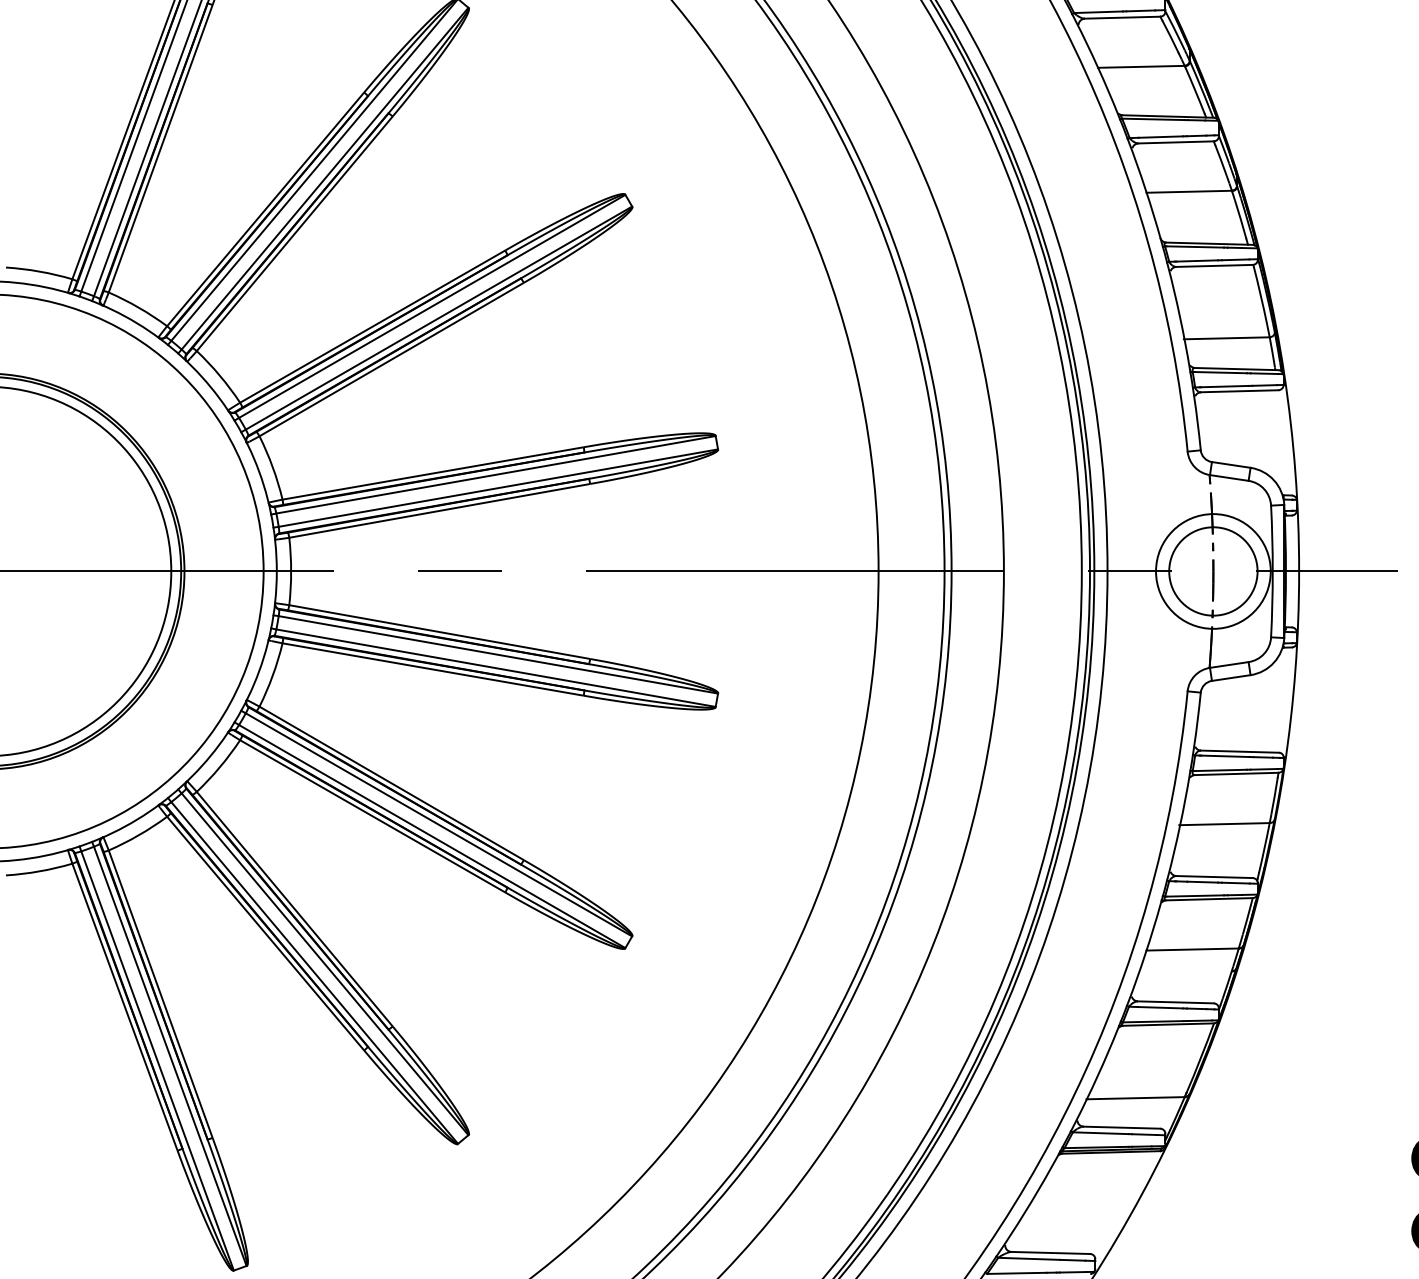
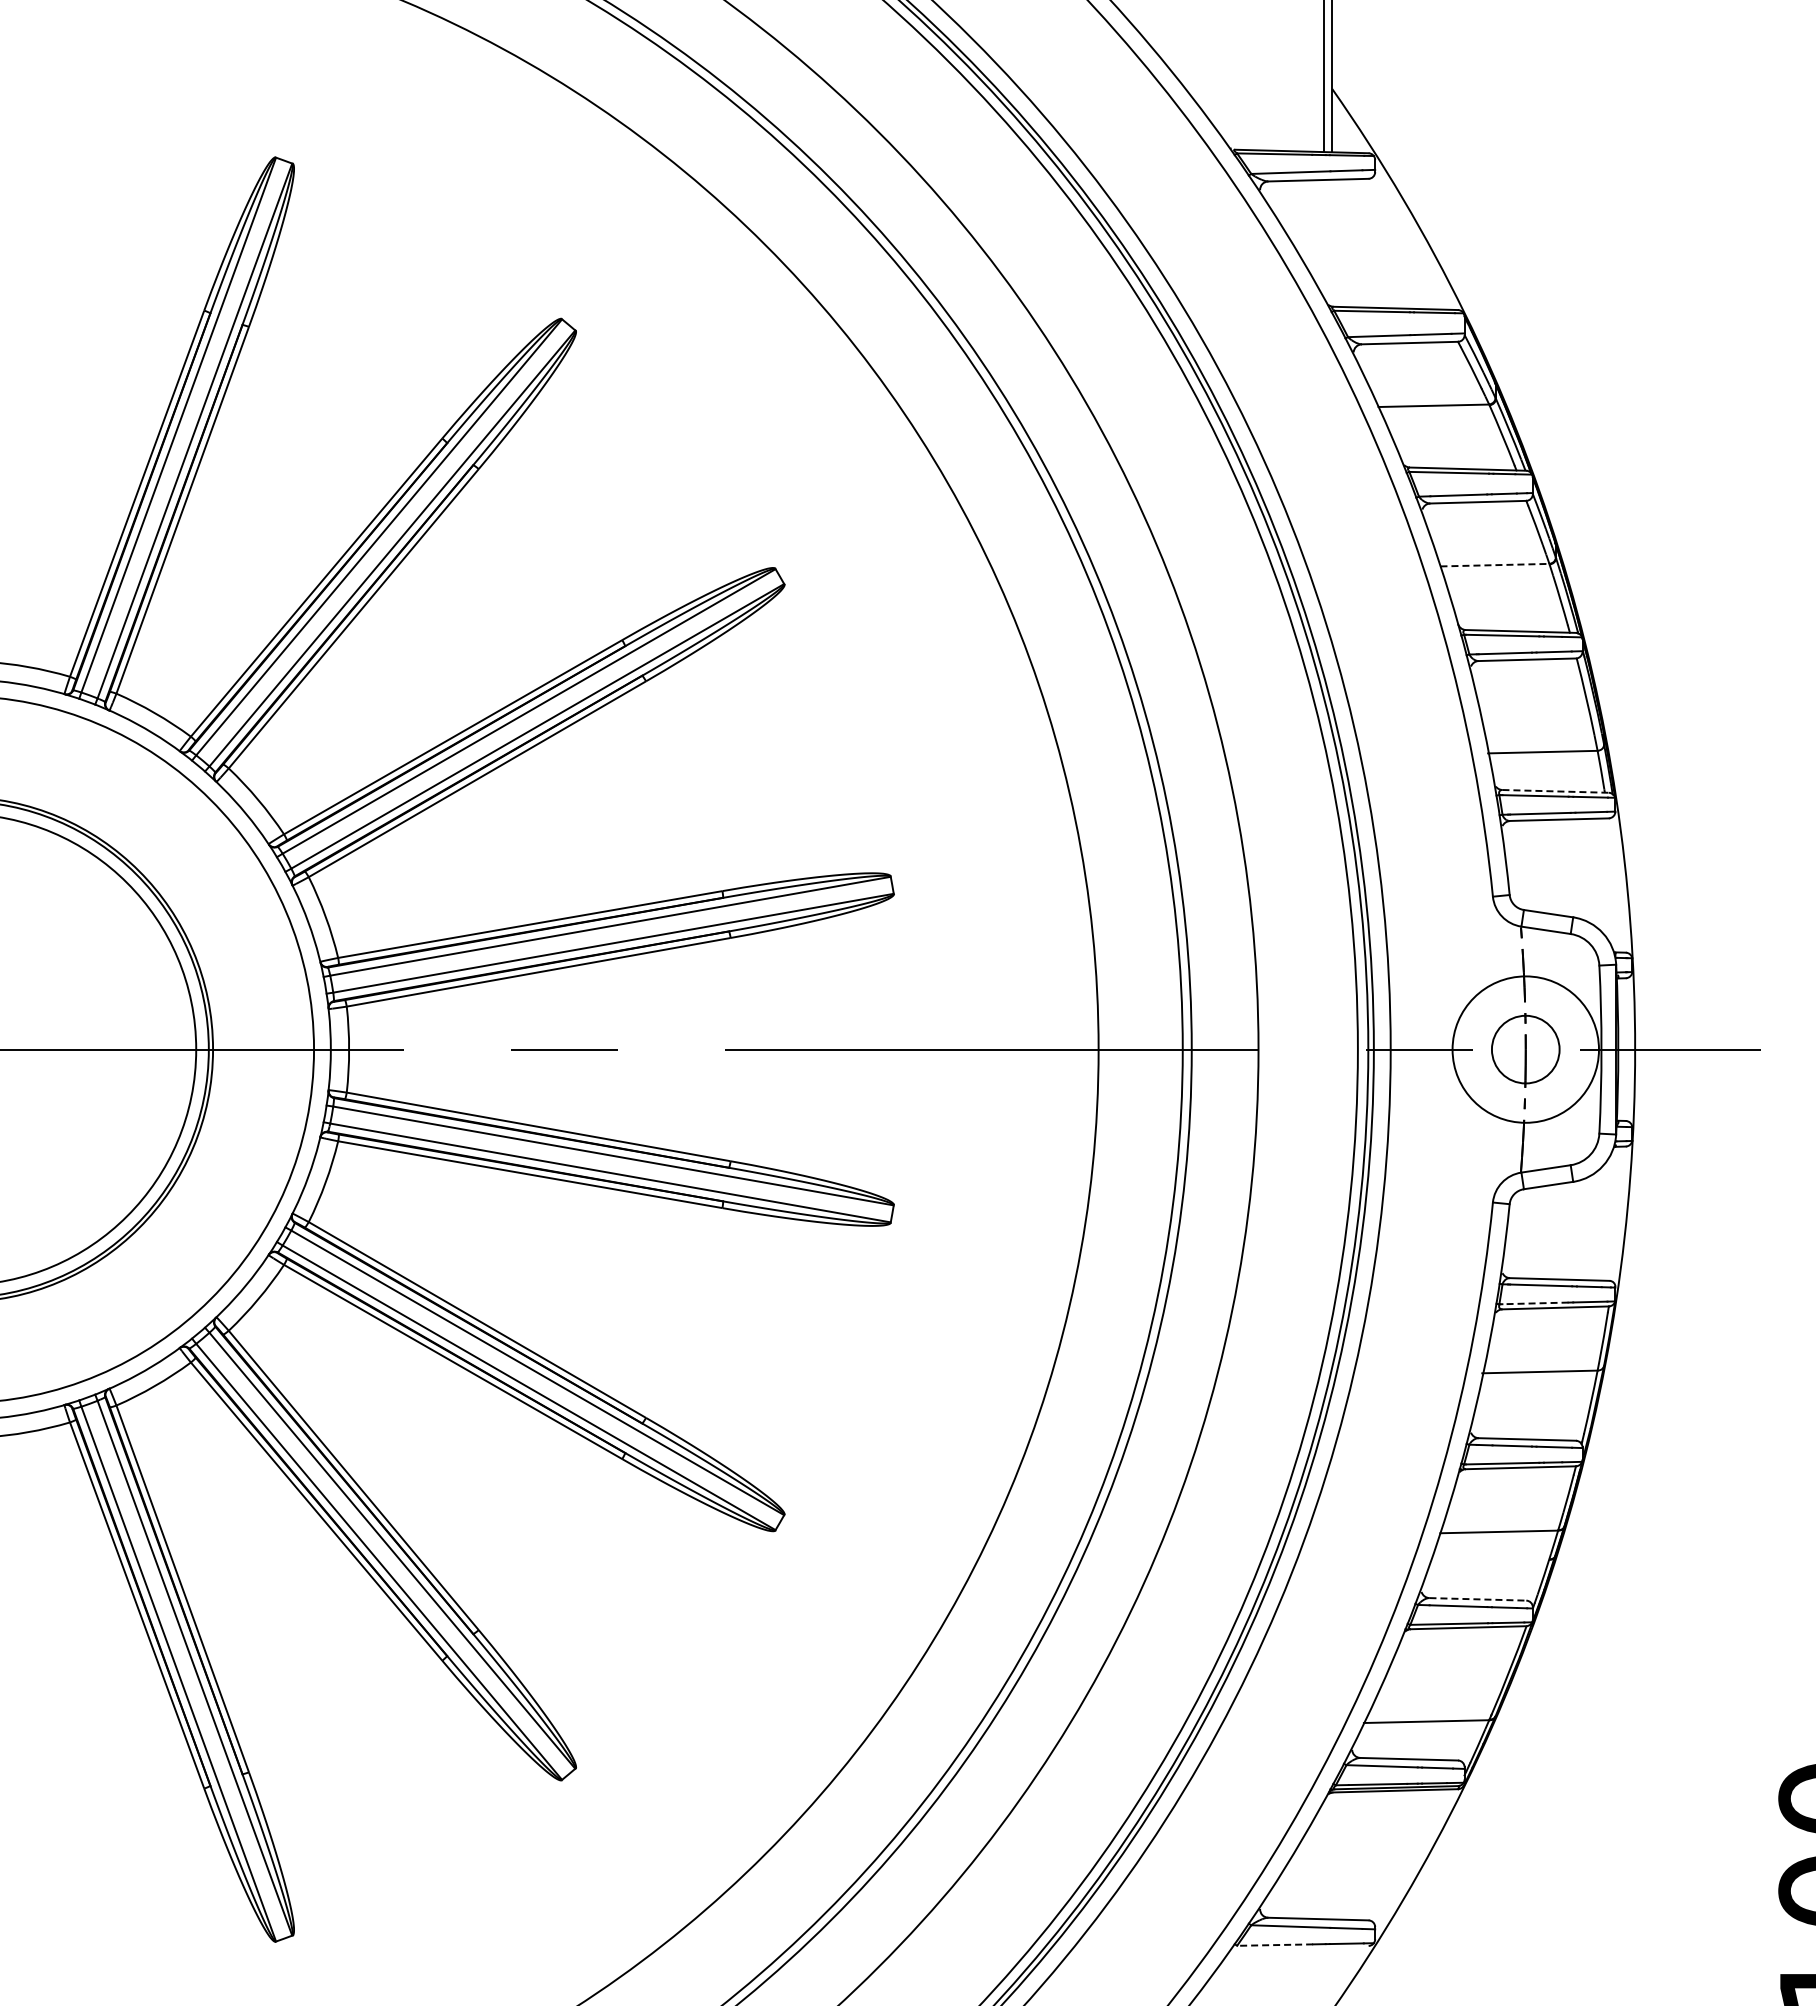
line: (1189, 192) -> (1495, 565), solid -> dashed
line: (1237, 369) -> (1556, 791), solid -> dashed
circle: (1213, 571) -> (1525, 1049), size x0.6
line: (1220, 770) -> (1534, 1303), solid -> dashed
line: (1176, 1002) -> (1478, 1599), solid -> dashed
line: (1016, 1273) -> (1274, 1945), solid -> dashed

